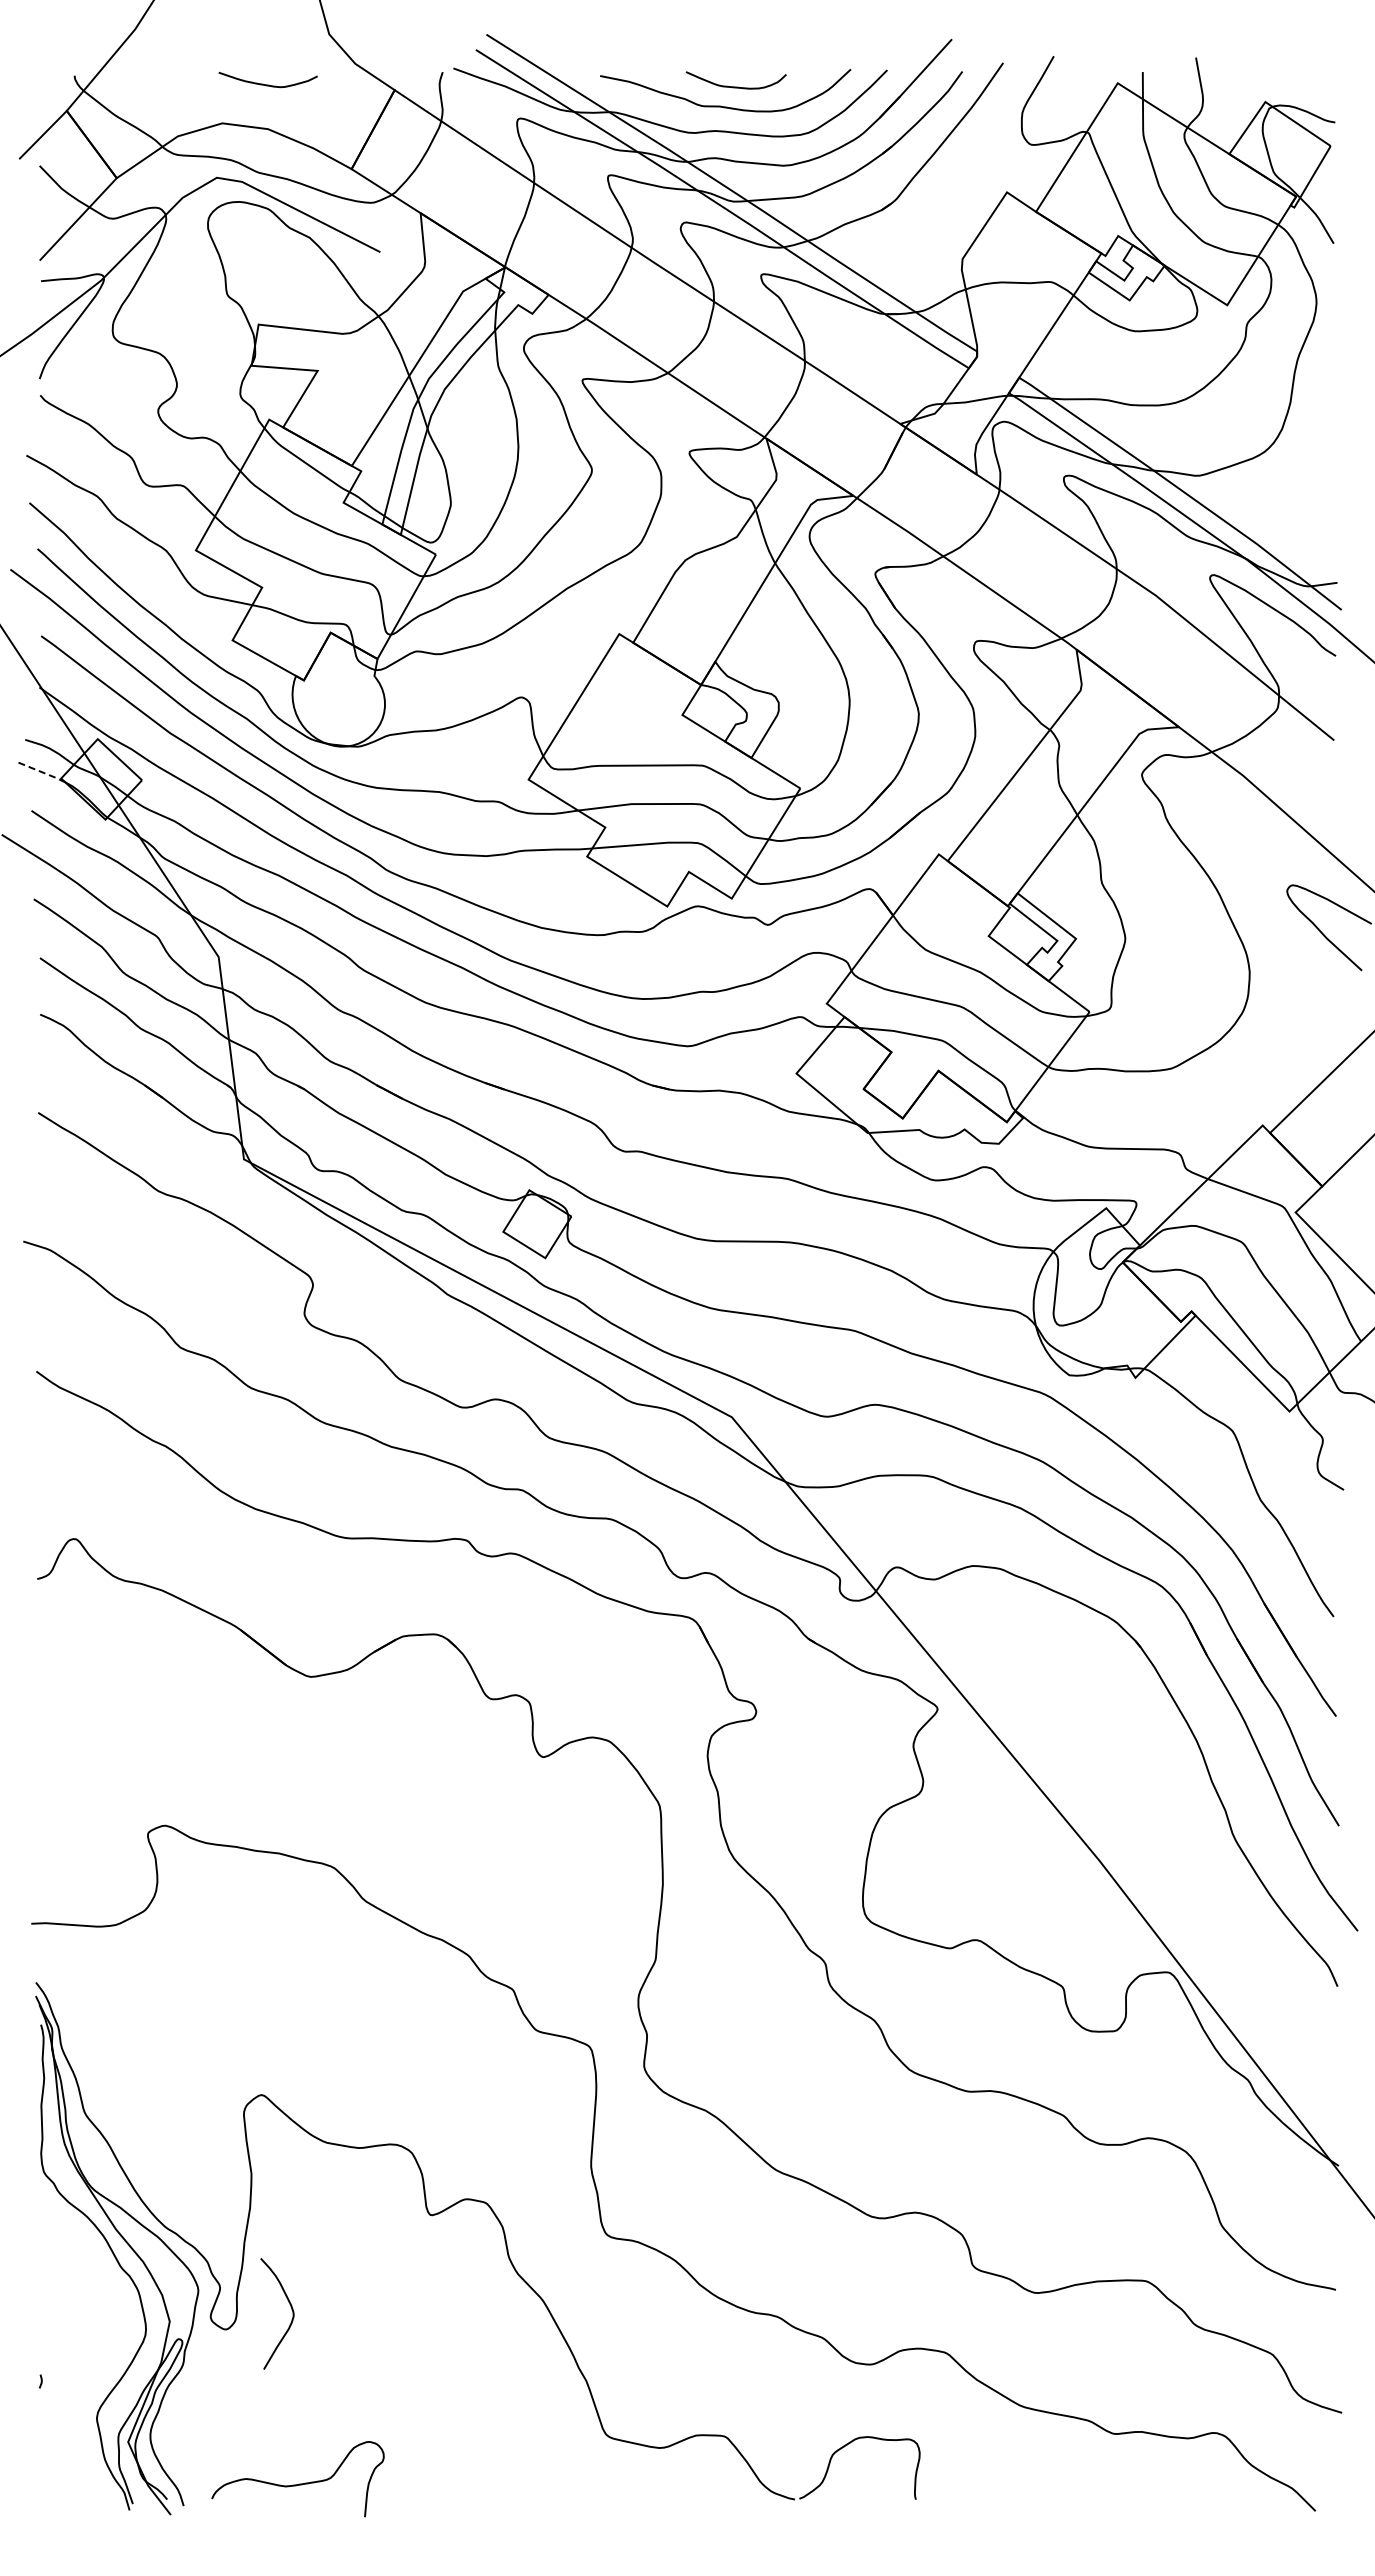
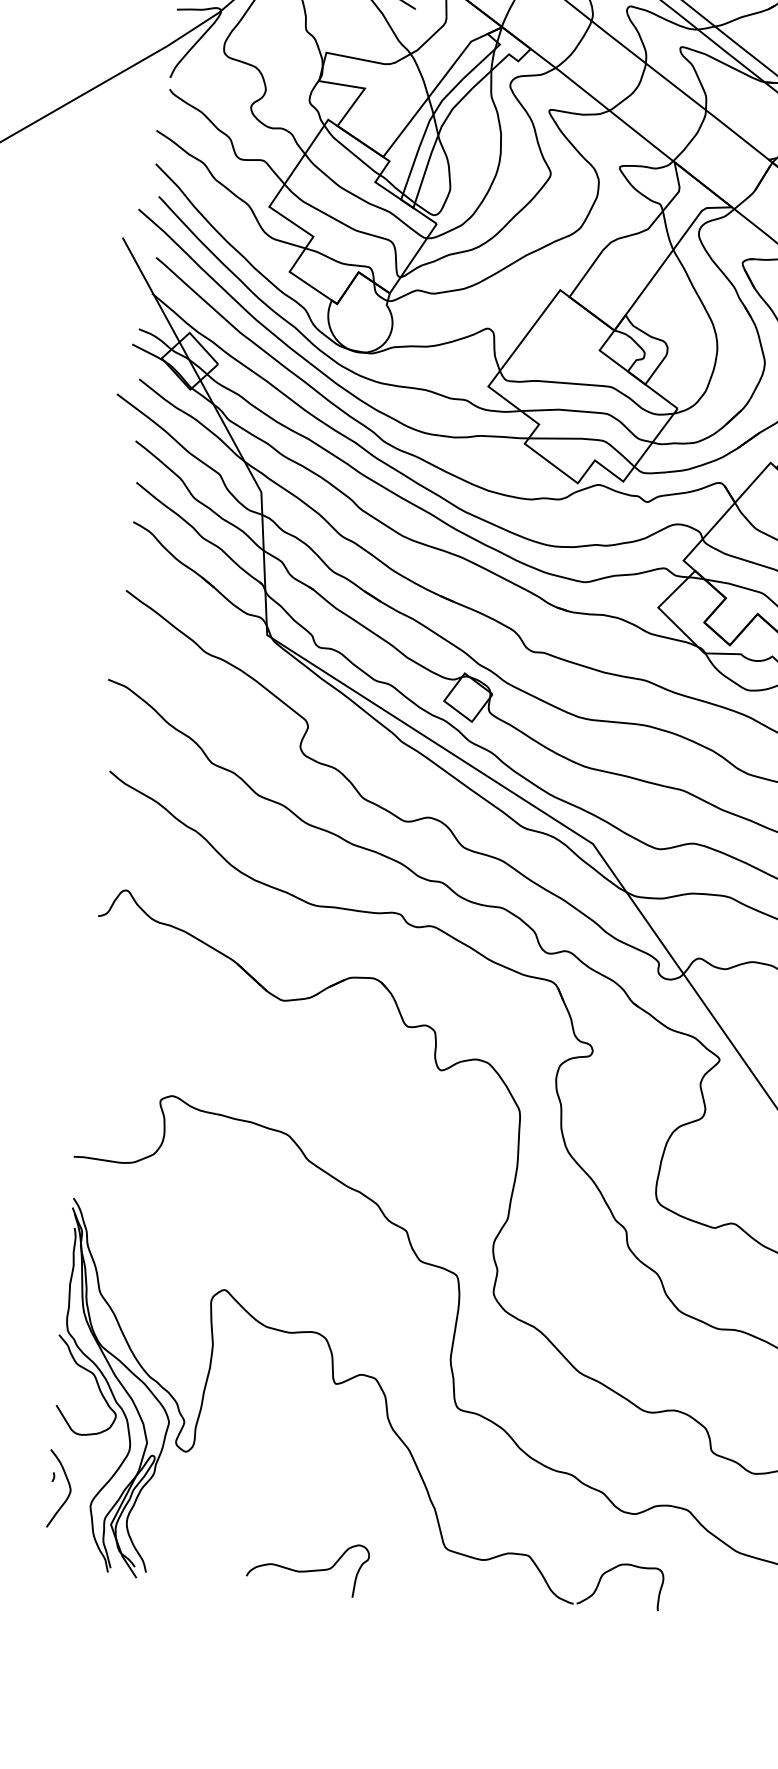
line: (42, 772) -> (149, 353), dashed -> solid
curve: (90, 2241) -> (96, 1382), added
curve: (290, 2307) -> (68, 1485), moved
curve: (299, 2483) -> (308, 1570), moved

